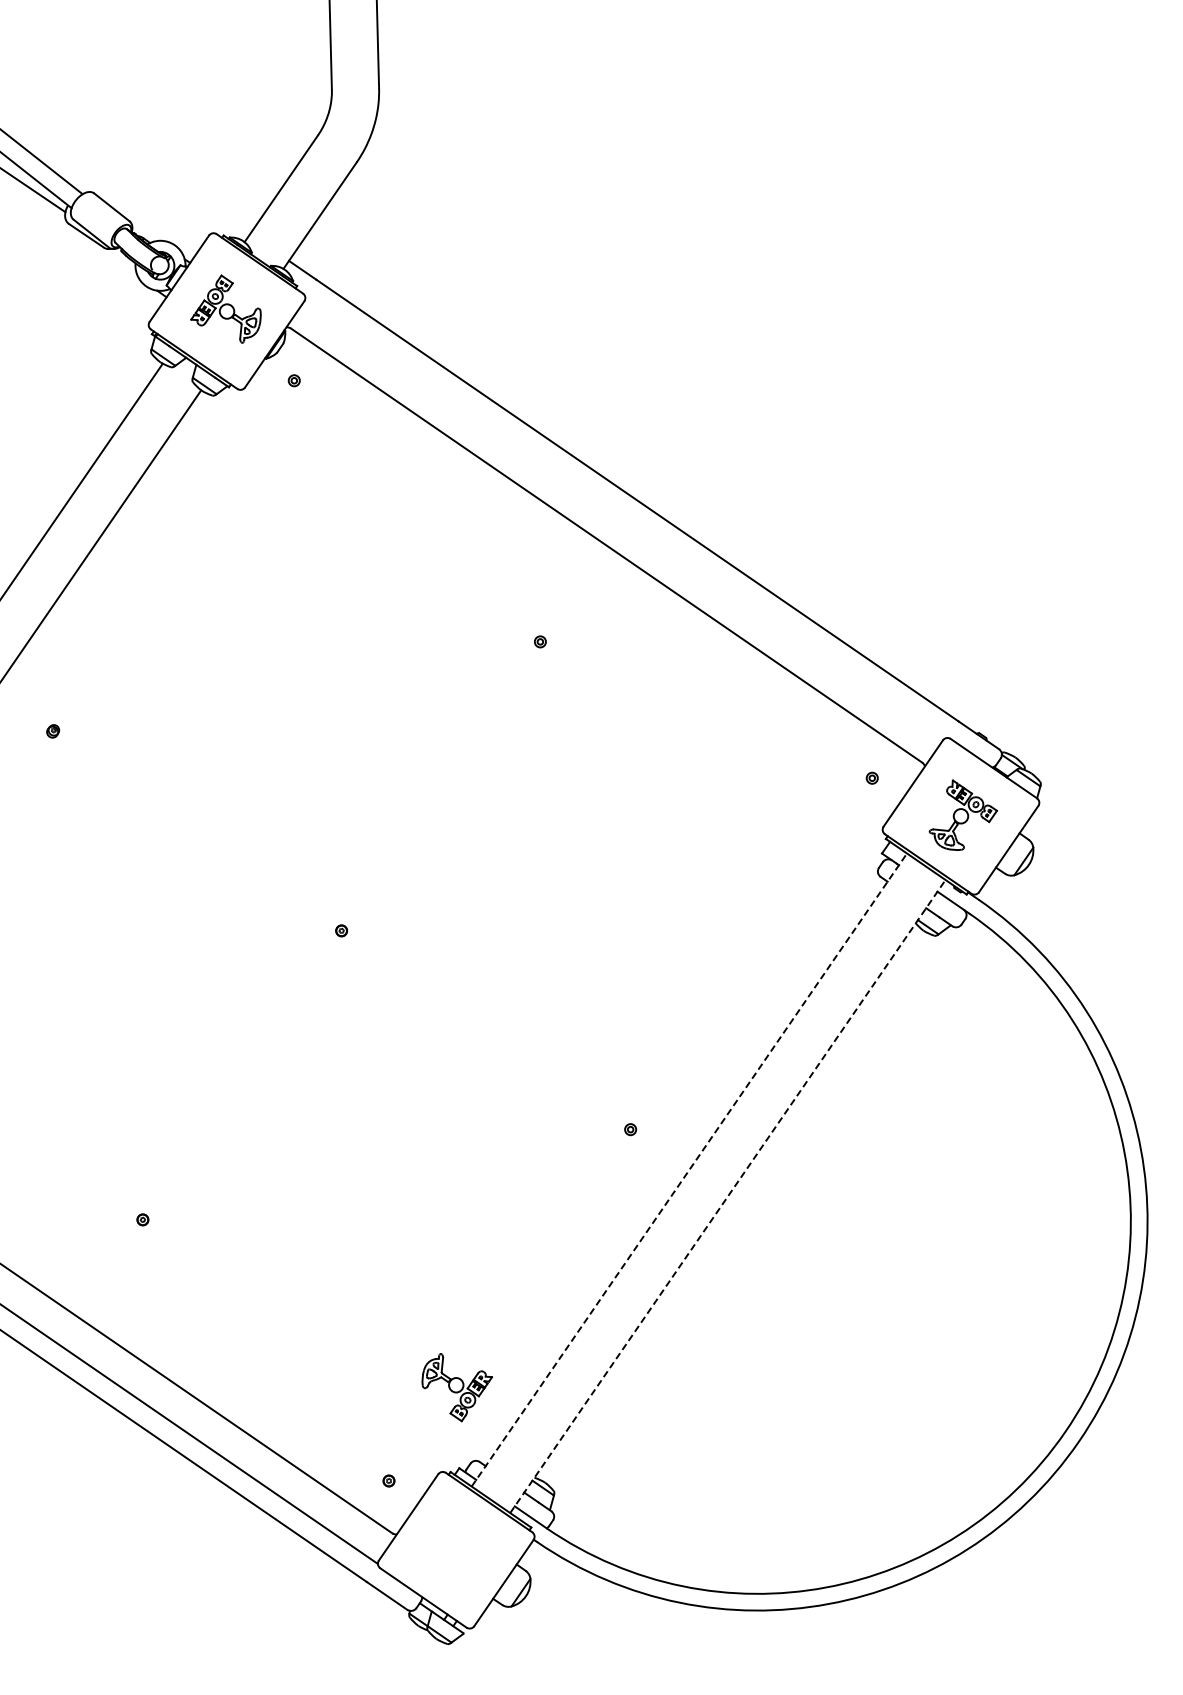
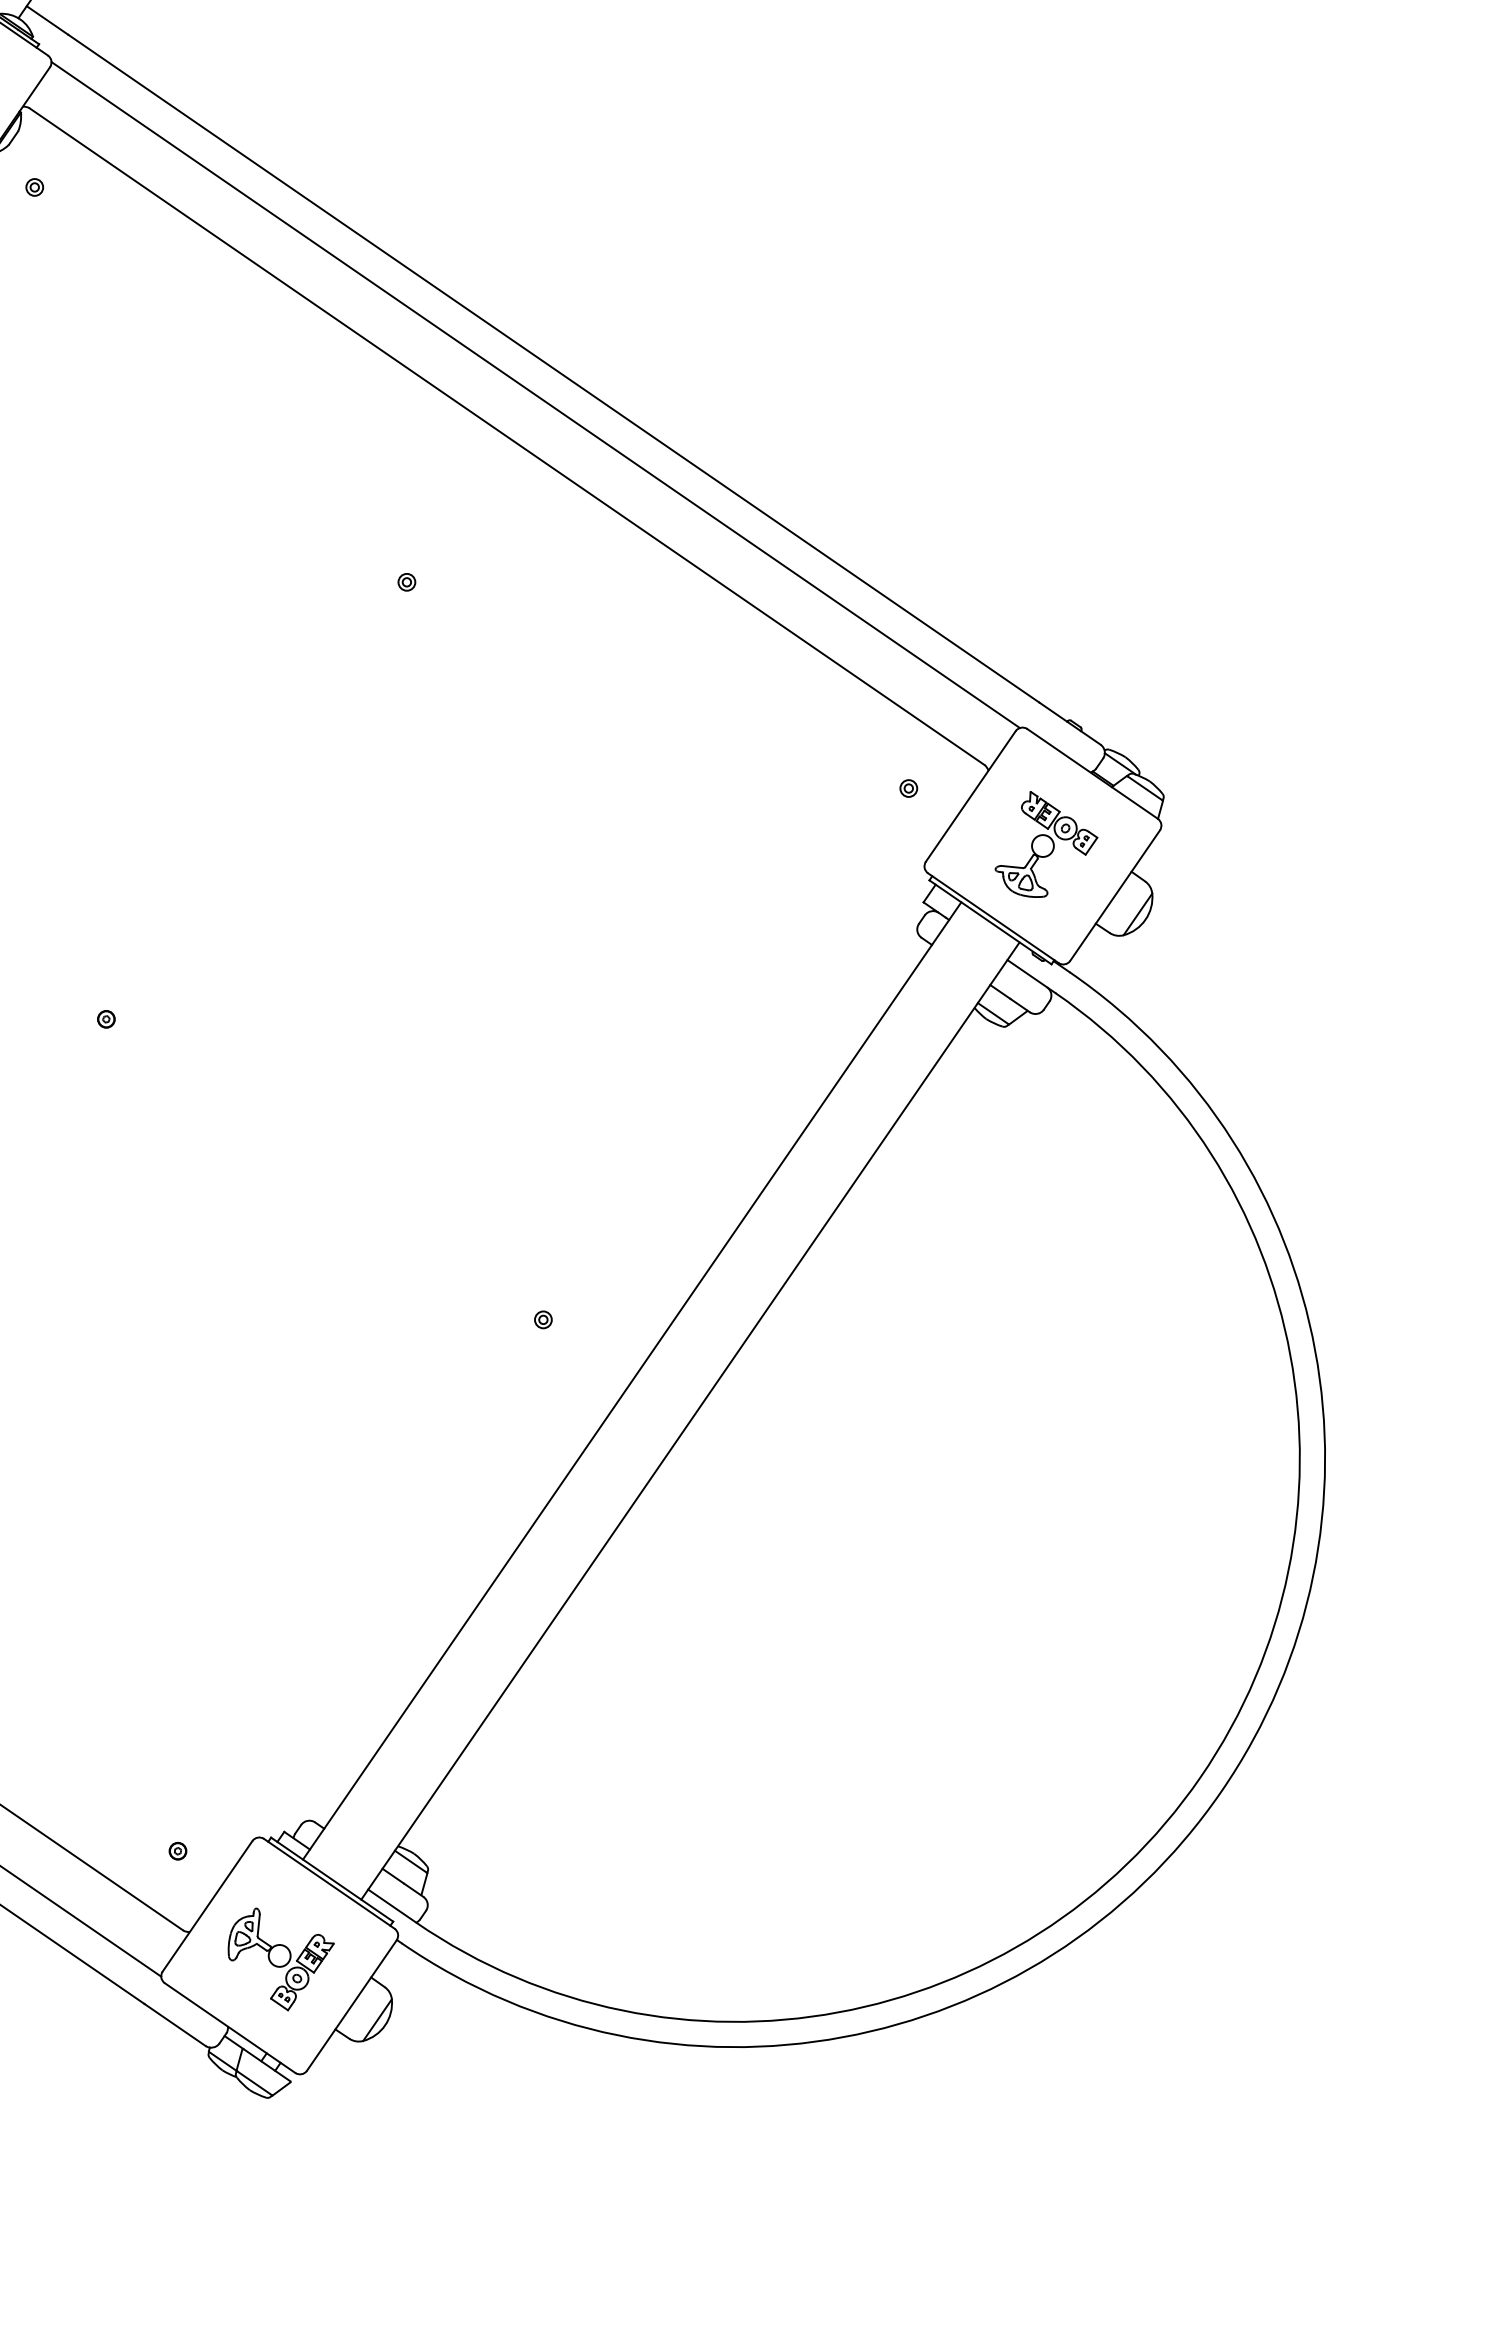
line: (625, 517) -> (535, 394), added
line: (689, 1169) -> (632, 1380), dashed -> solid
line: (728, 1196) -> (691, 1420), dashed -> solid
part: (456, 1387) -> (280, 1959), moved

